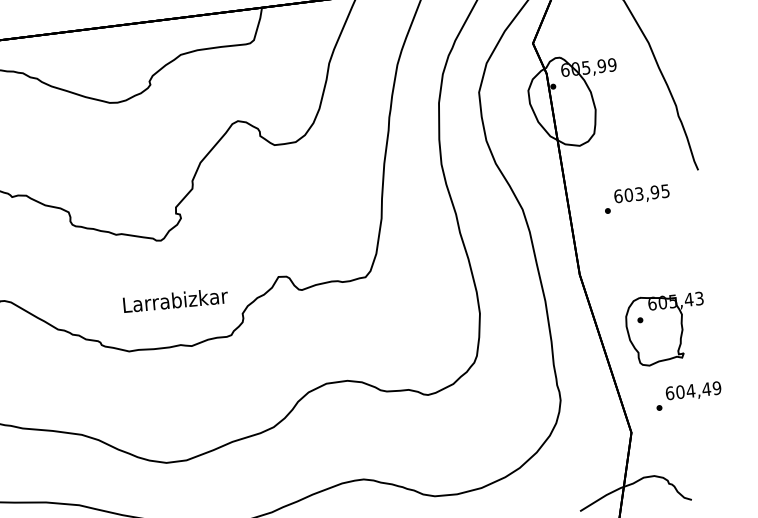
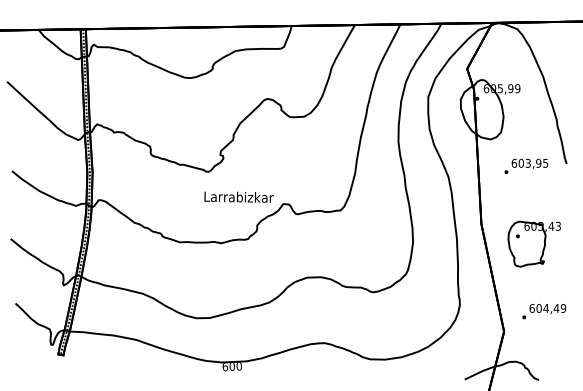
text: (637, 199) -> (526, 166), moved
text: (174, 299) -> (238, 196), moved
part: (664, 328) -> (533, 243), moved

